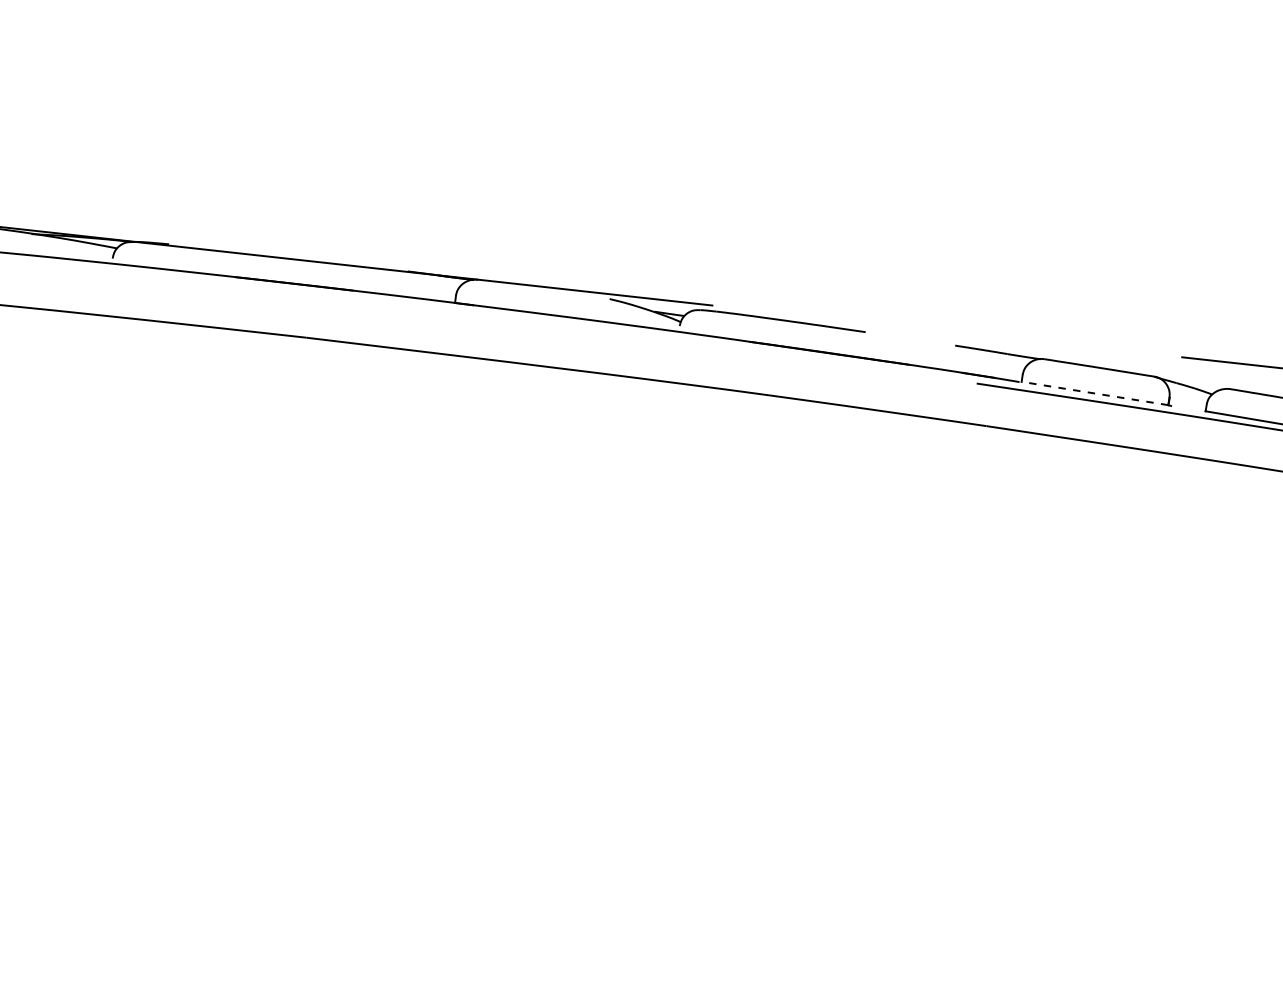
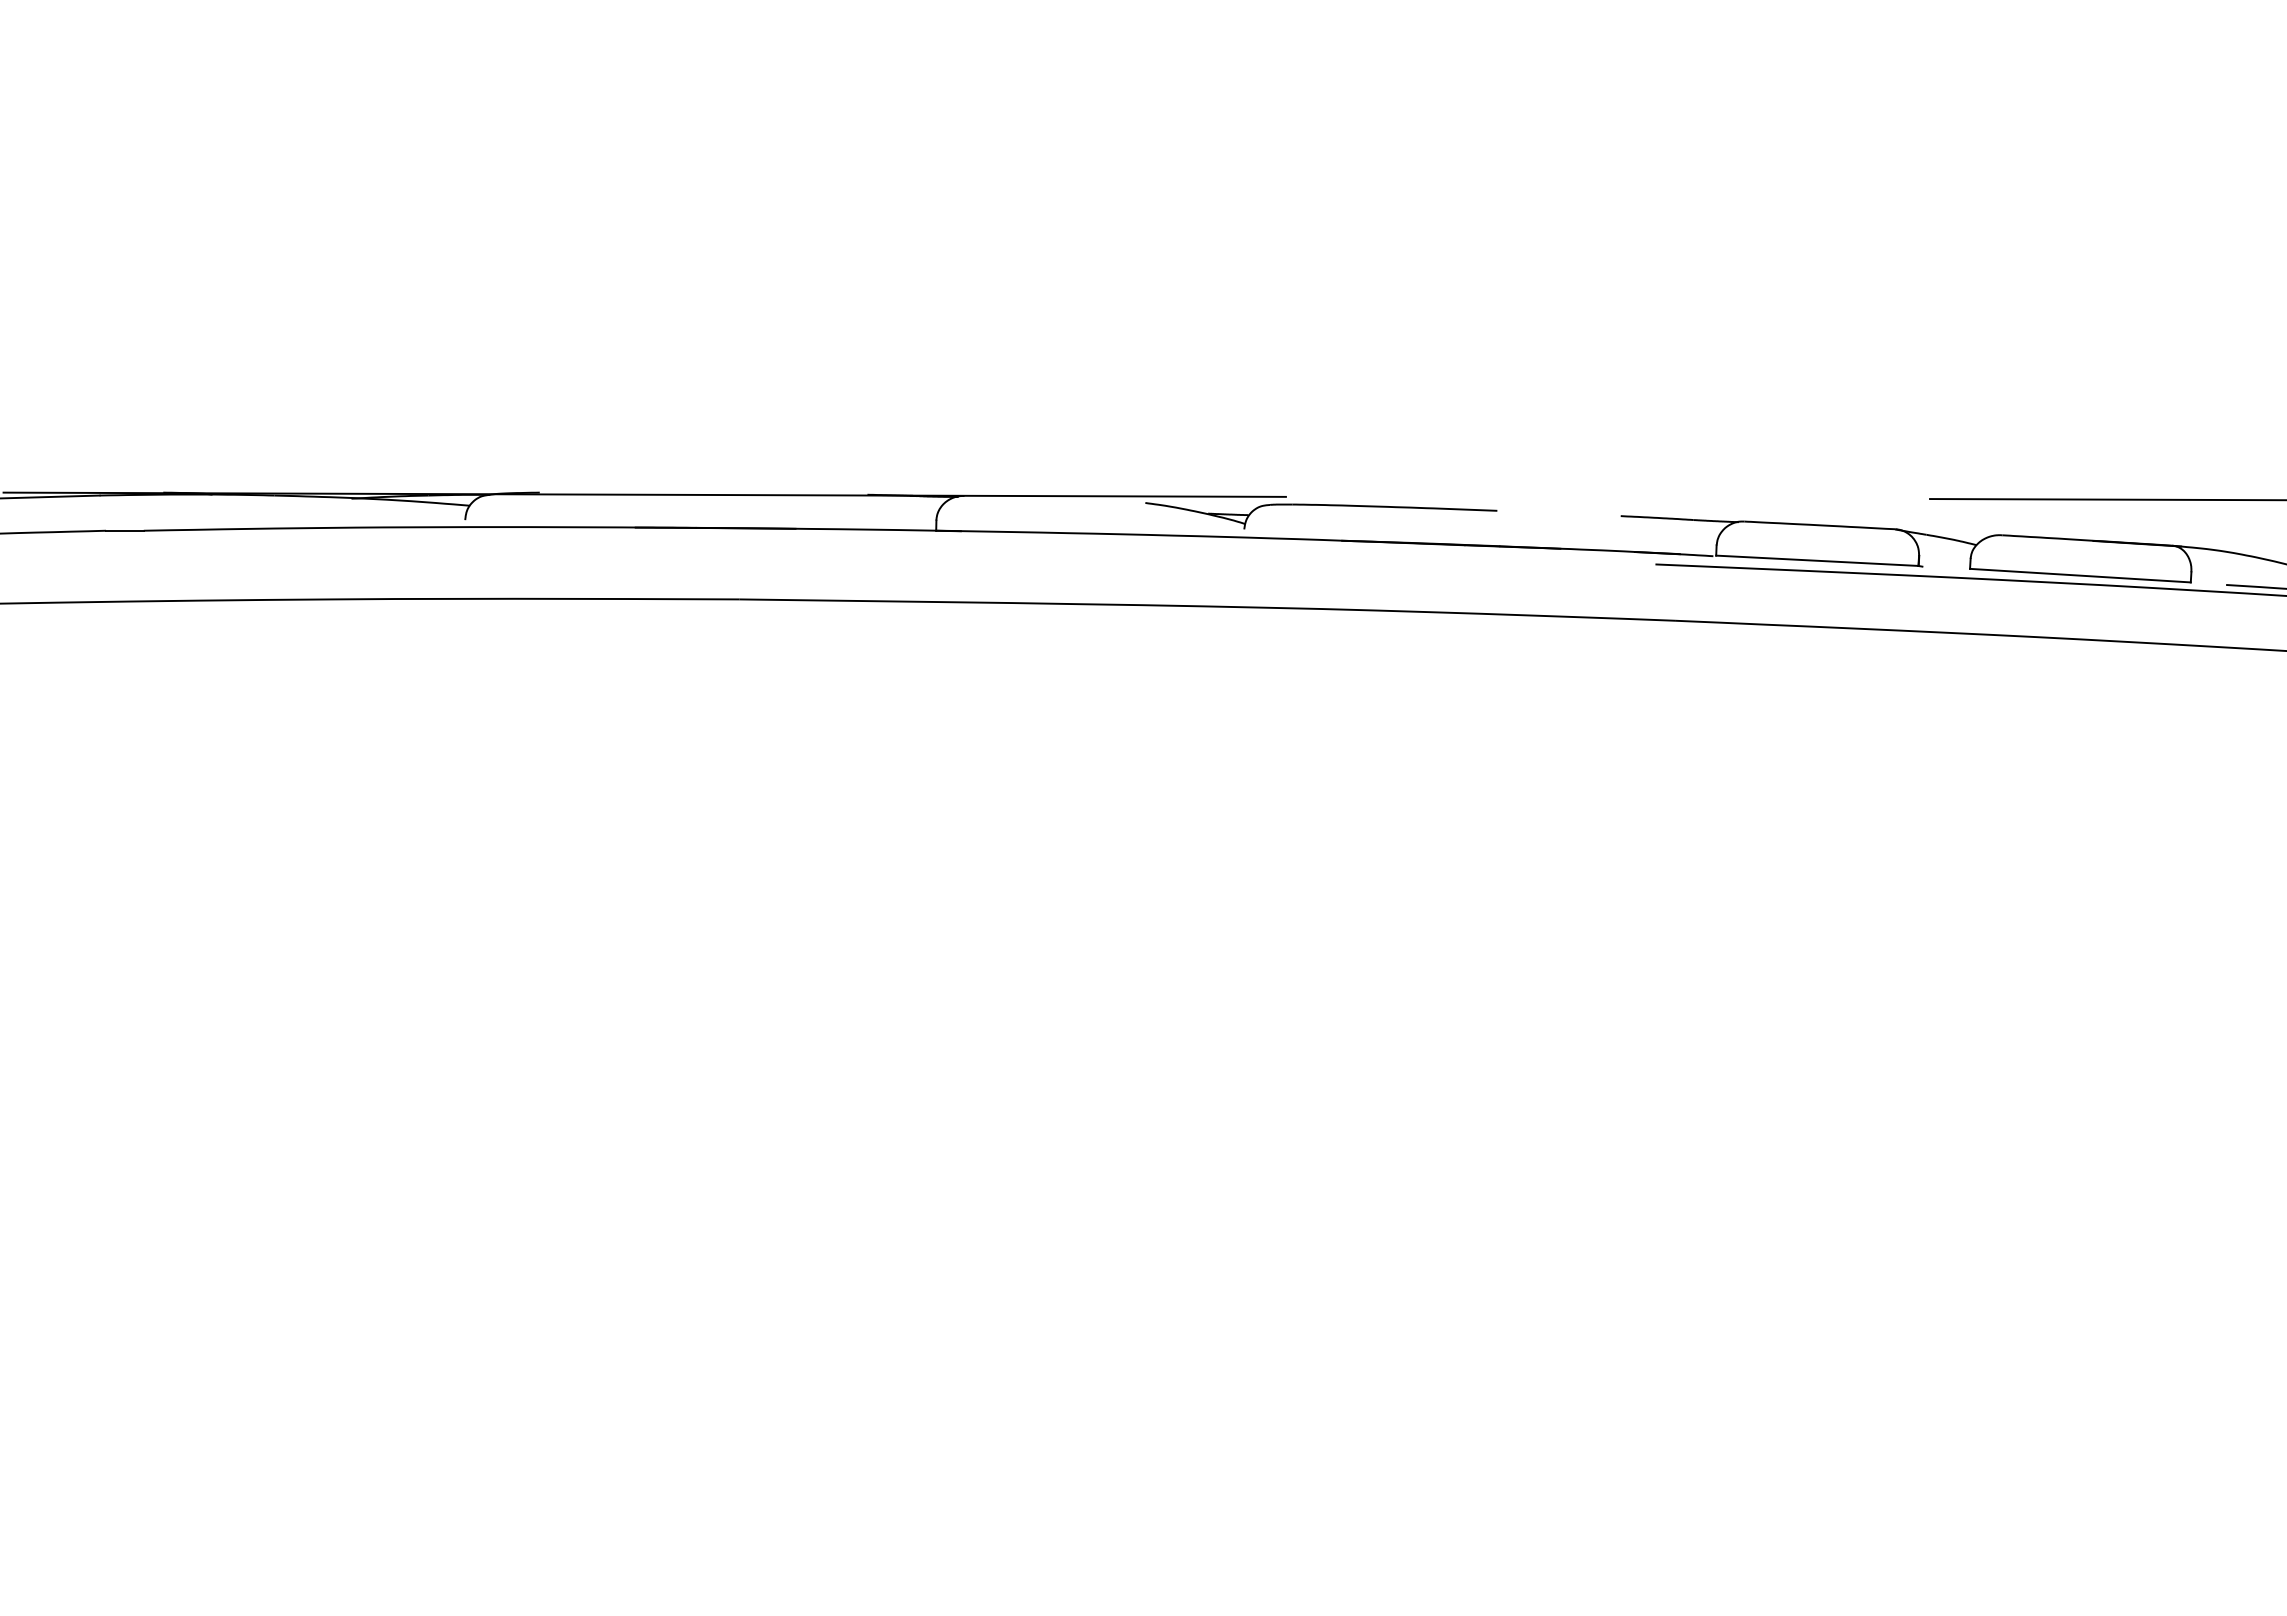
line: (1094, 393) -> (1816, 560), dashed -> solid

